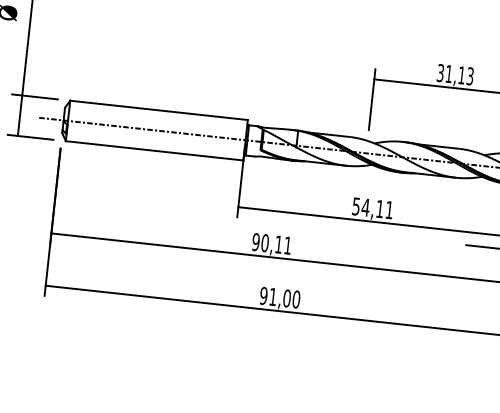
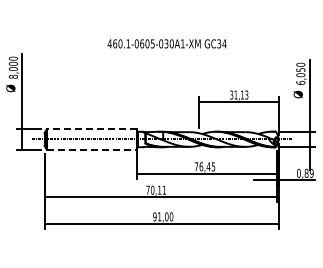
line: (157, 110) -> (91, 129), solid -> dashed
line: (155, 150) -> (92, 149), solid -> dashed
text: (371, 207) -> (204, 166), 54,11 -> 76,45
text: (255, 240) -> (147, 189), 90,11 -> 70,11

